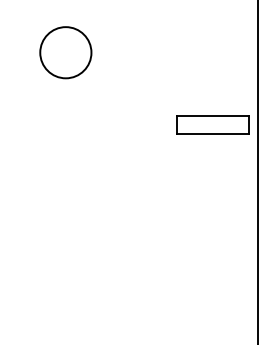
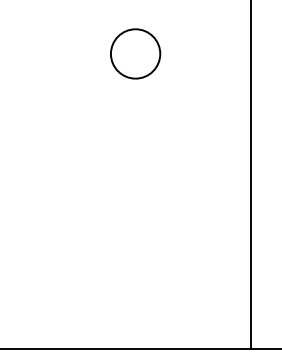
circle: (65, 52) -> (135, 53), moved
part: (213, 124) -> (207, 116), removed

